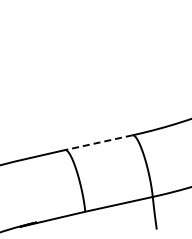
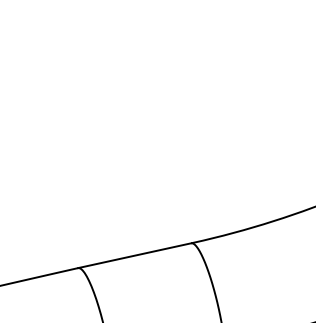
line: (98, 142) -> (134, 255), dashed -> solid

